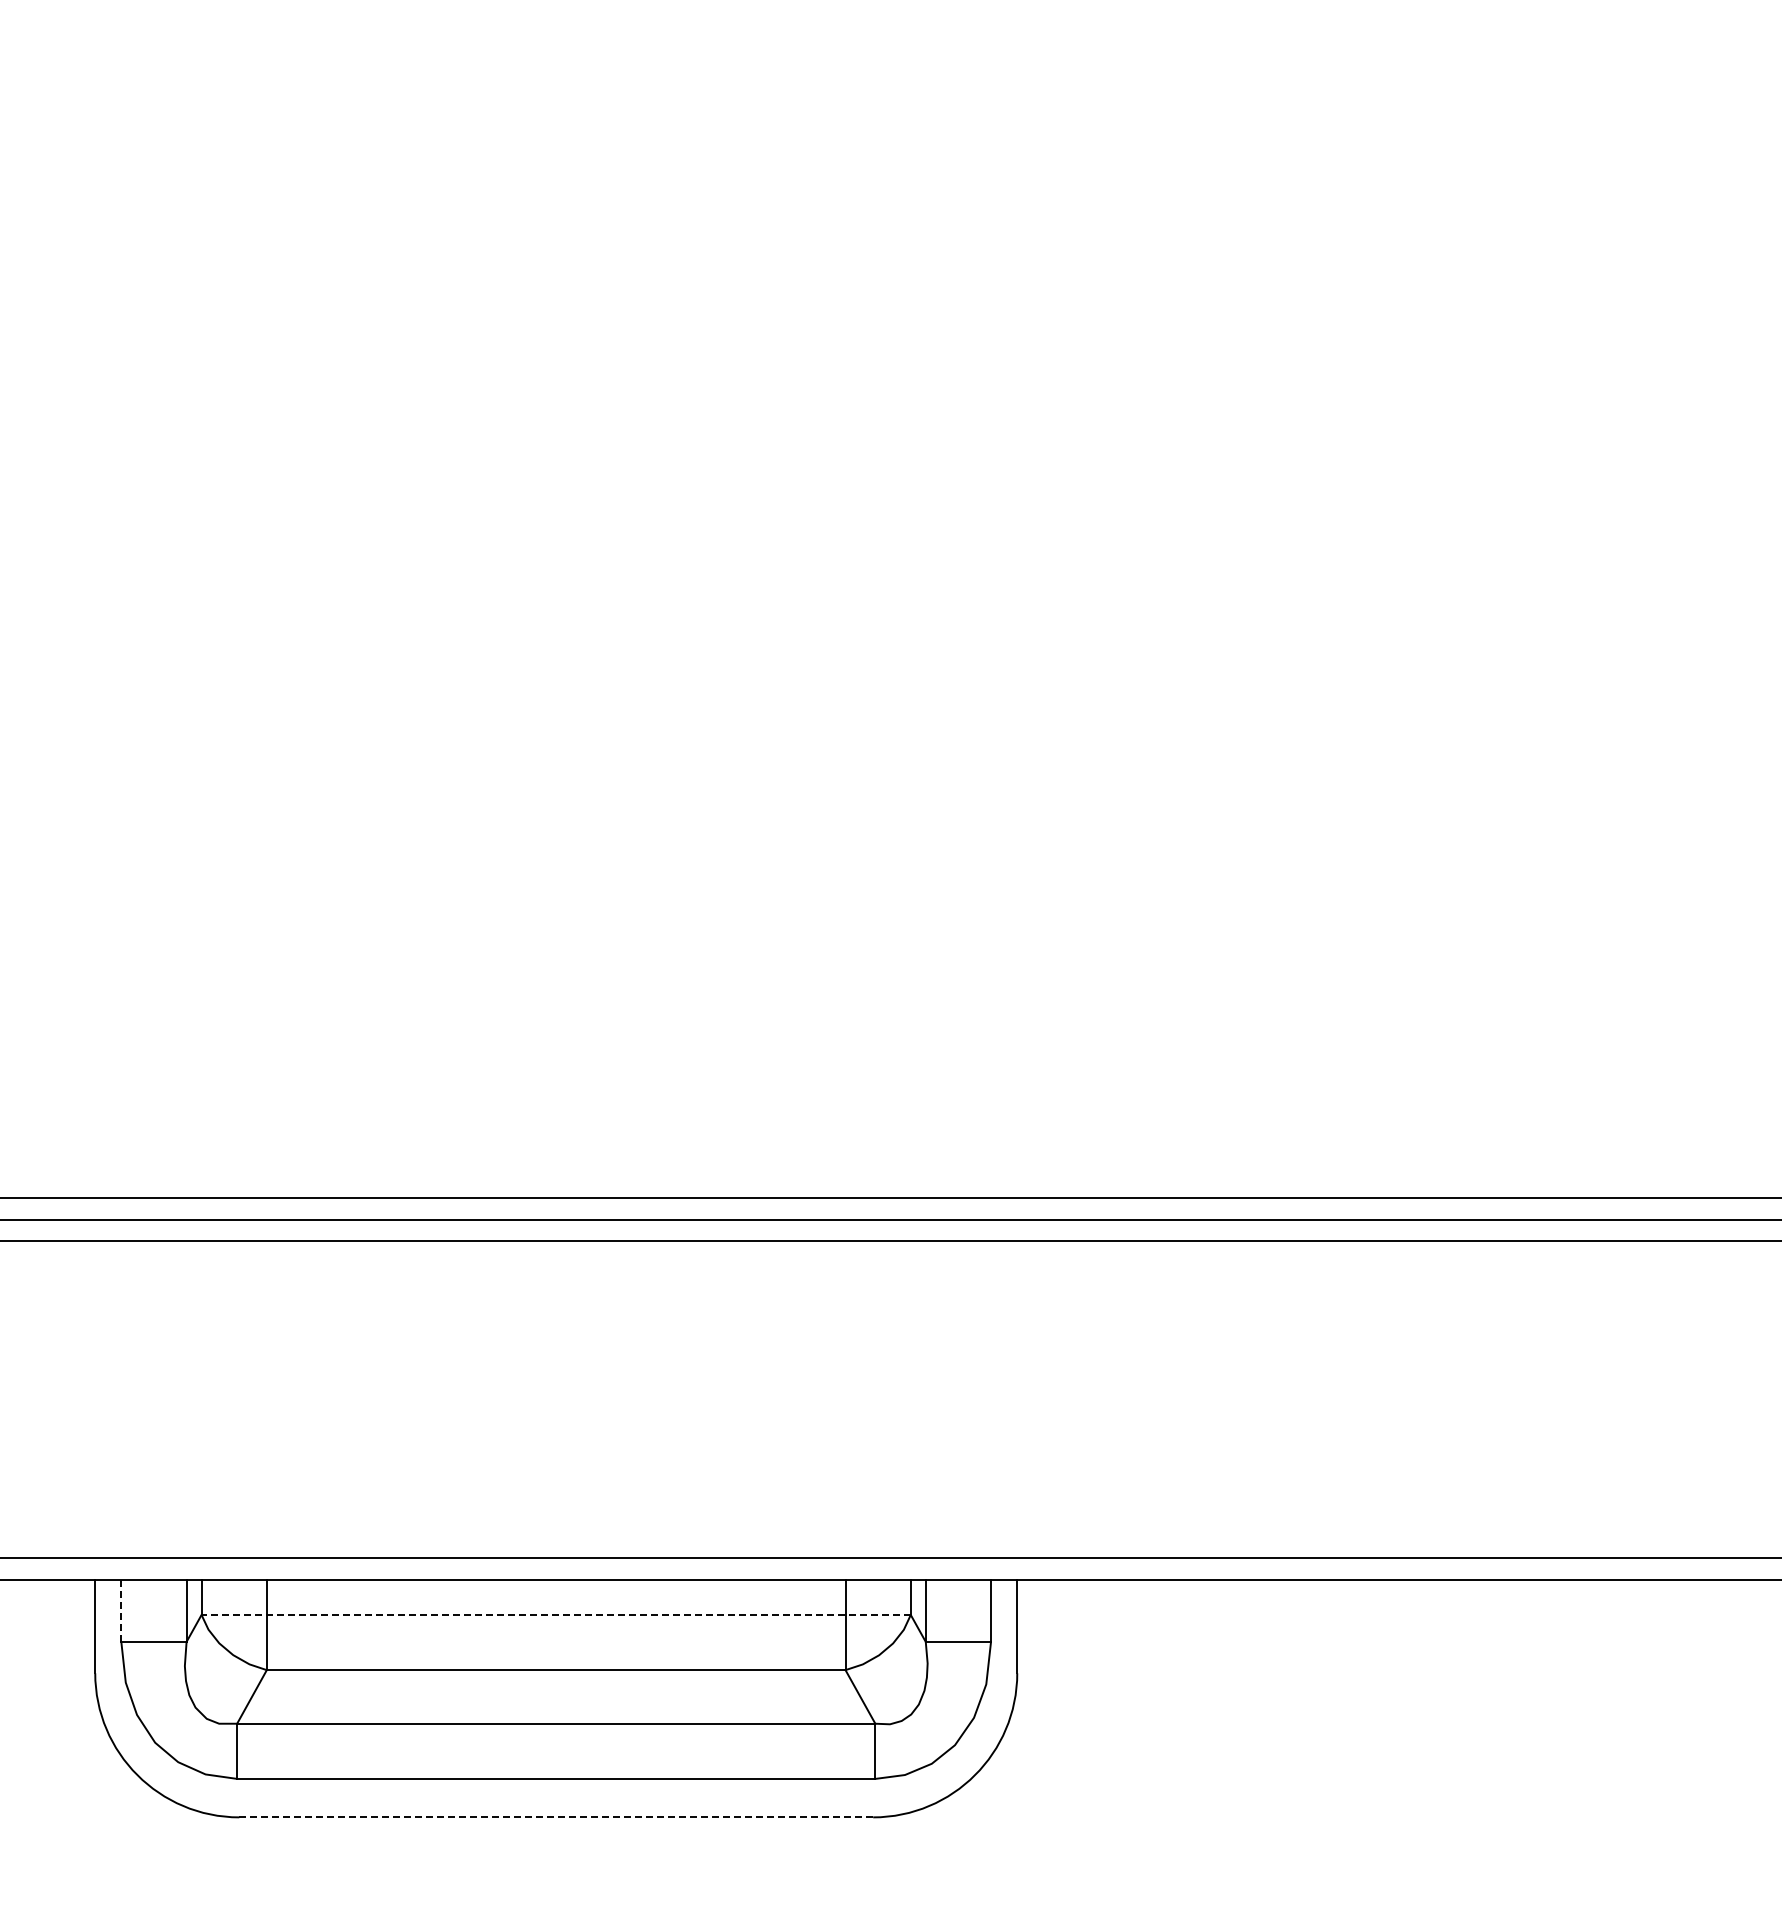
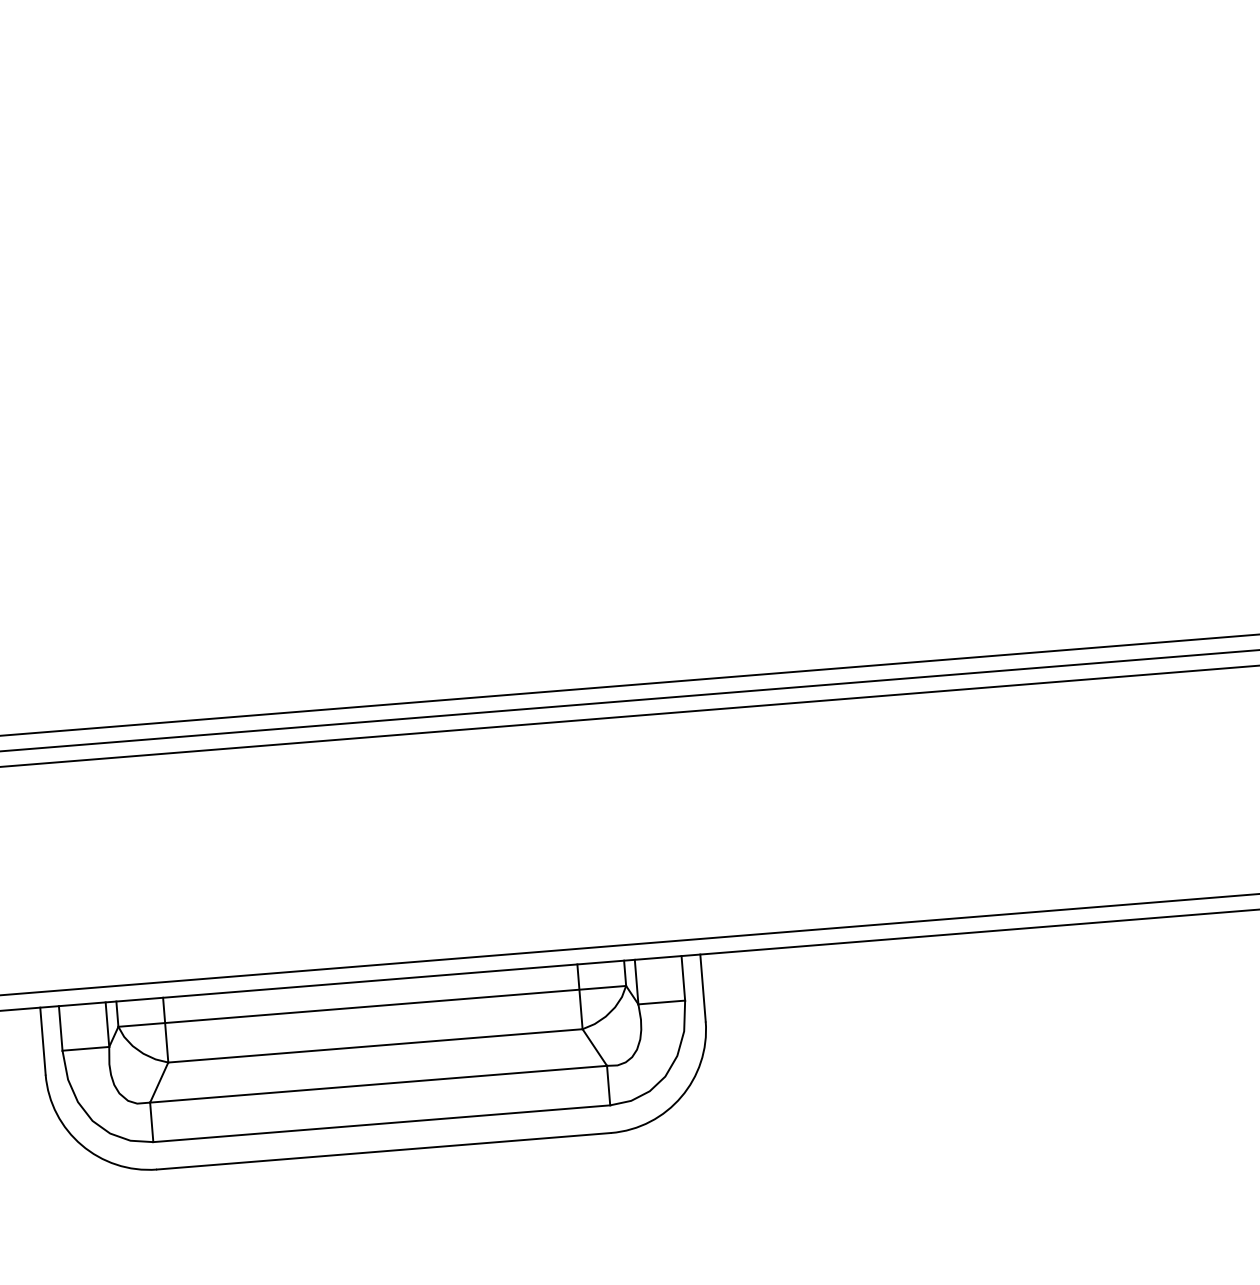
line: (121, 1611) -> (60, 1028), dashed -> solid
line: (556, 1614) -> (372, 1006), dashed -> solid
line: (556, 1817) -> (384, 1151), dashed -> solid

